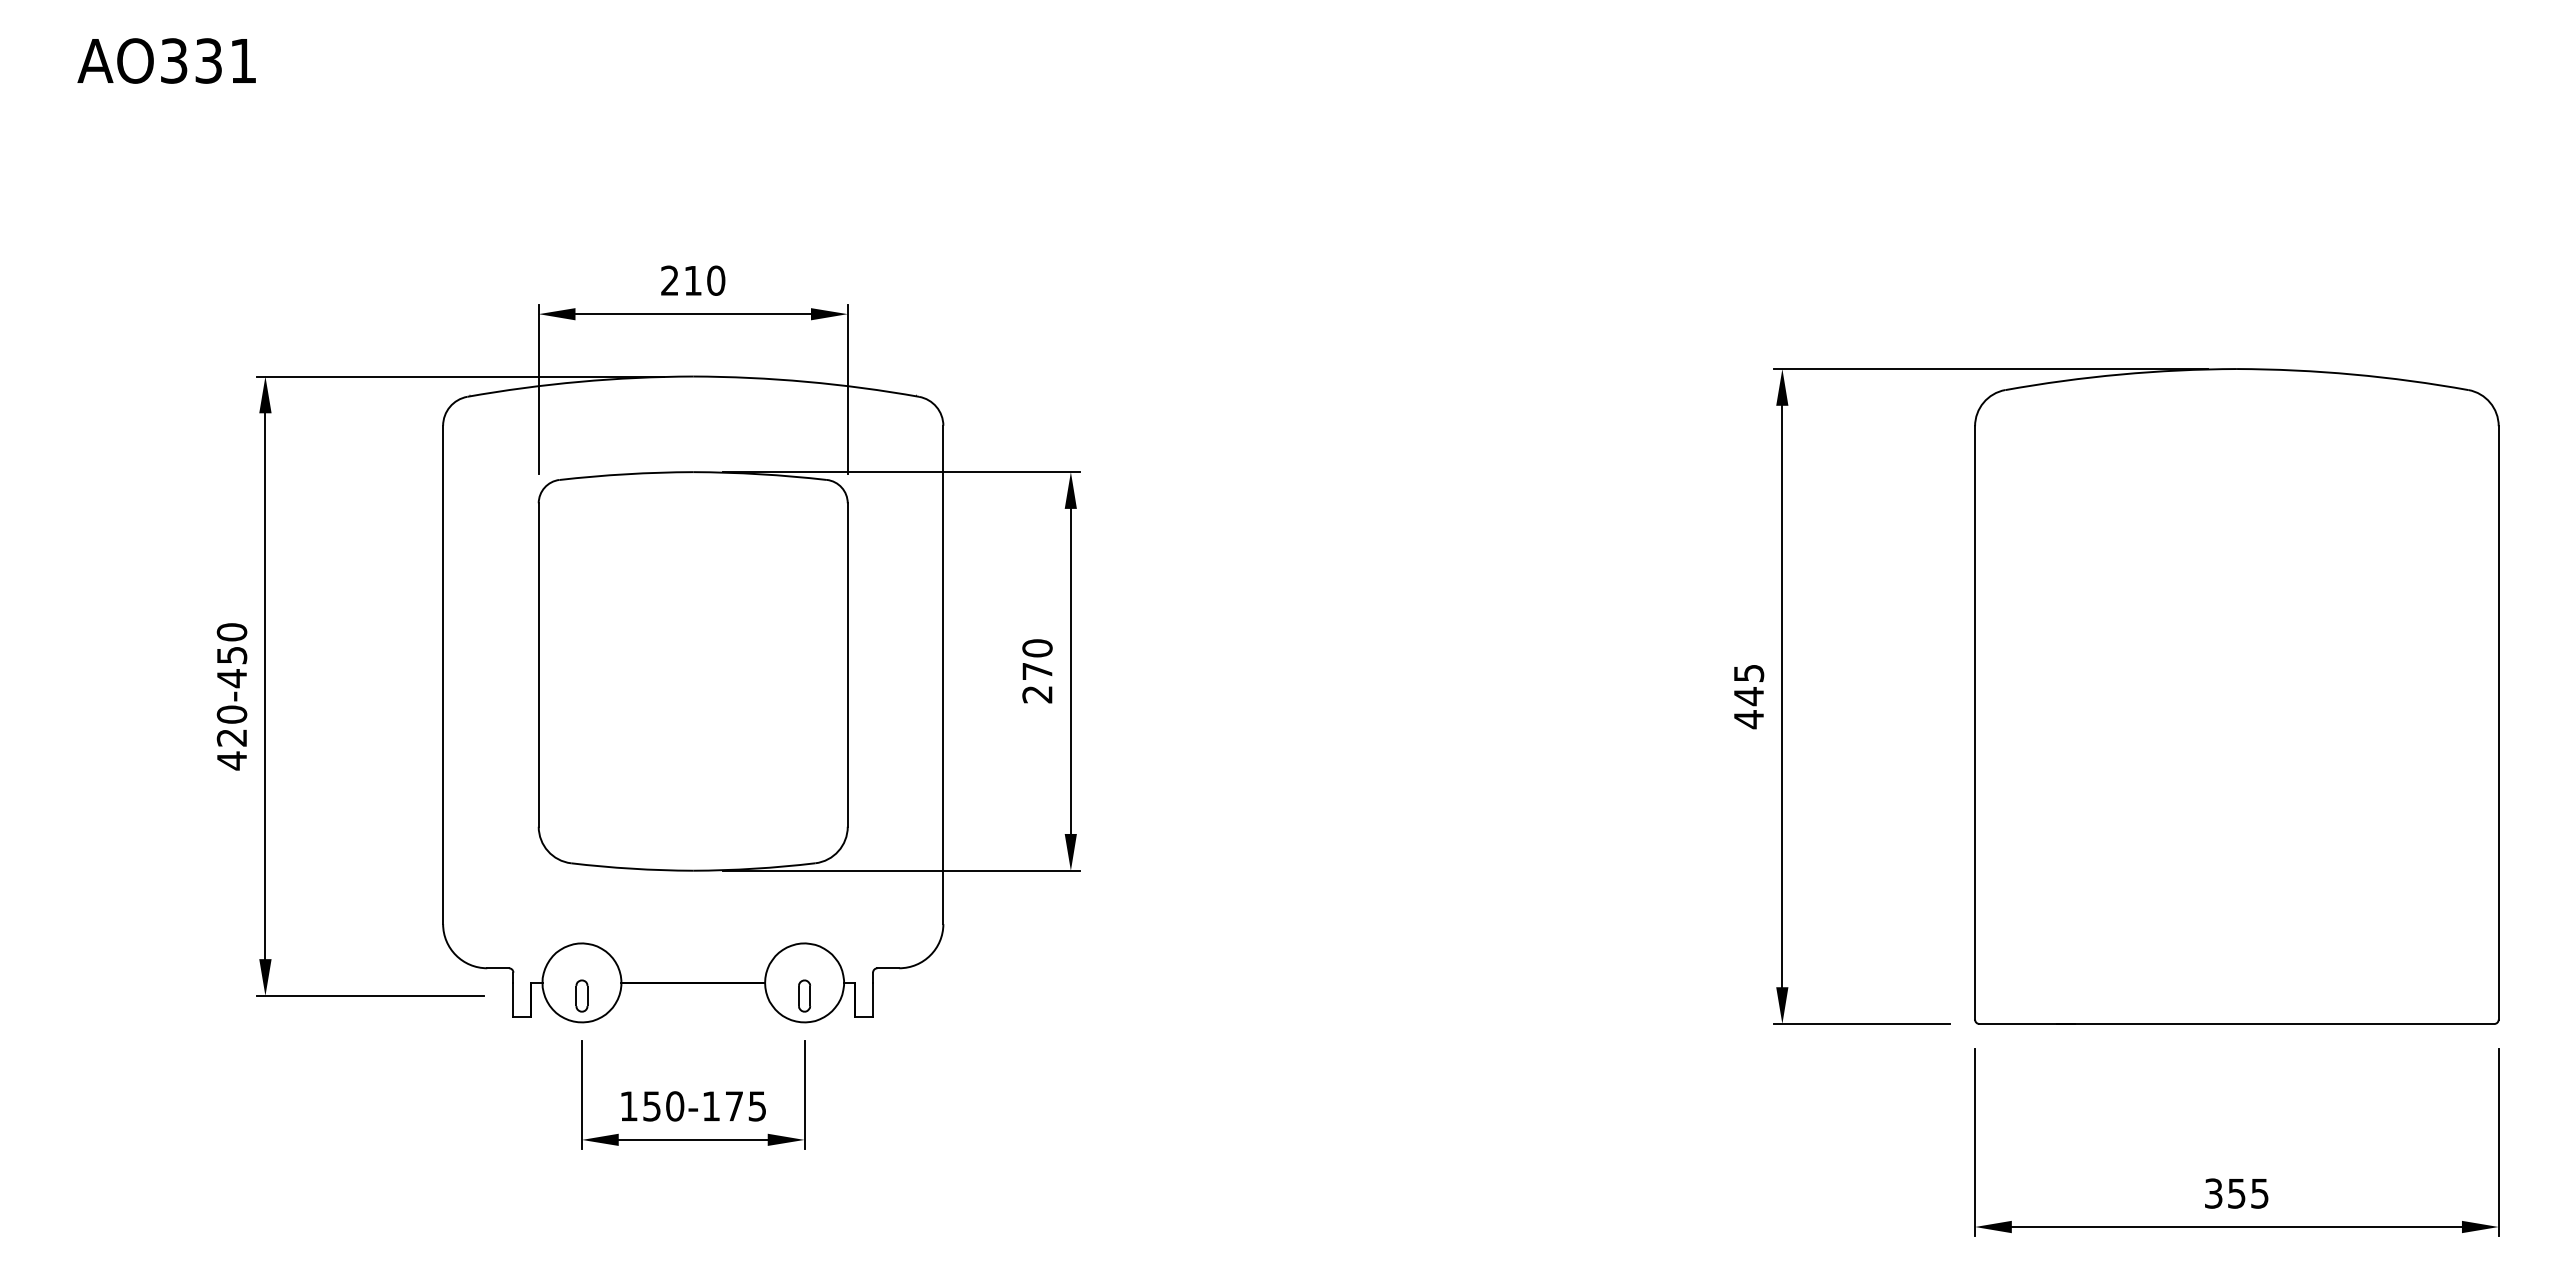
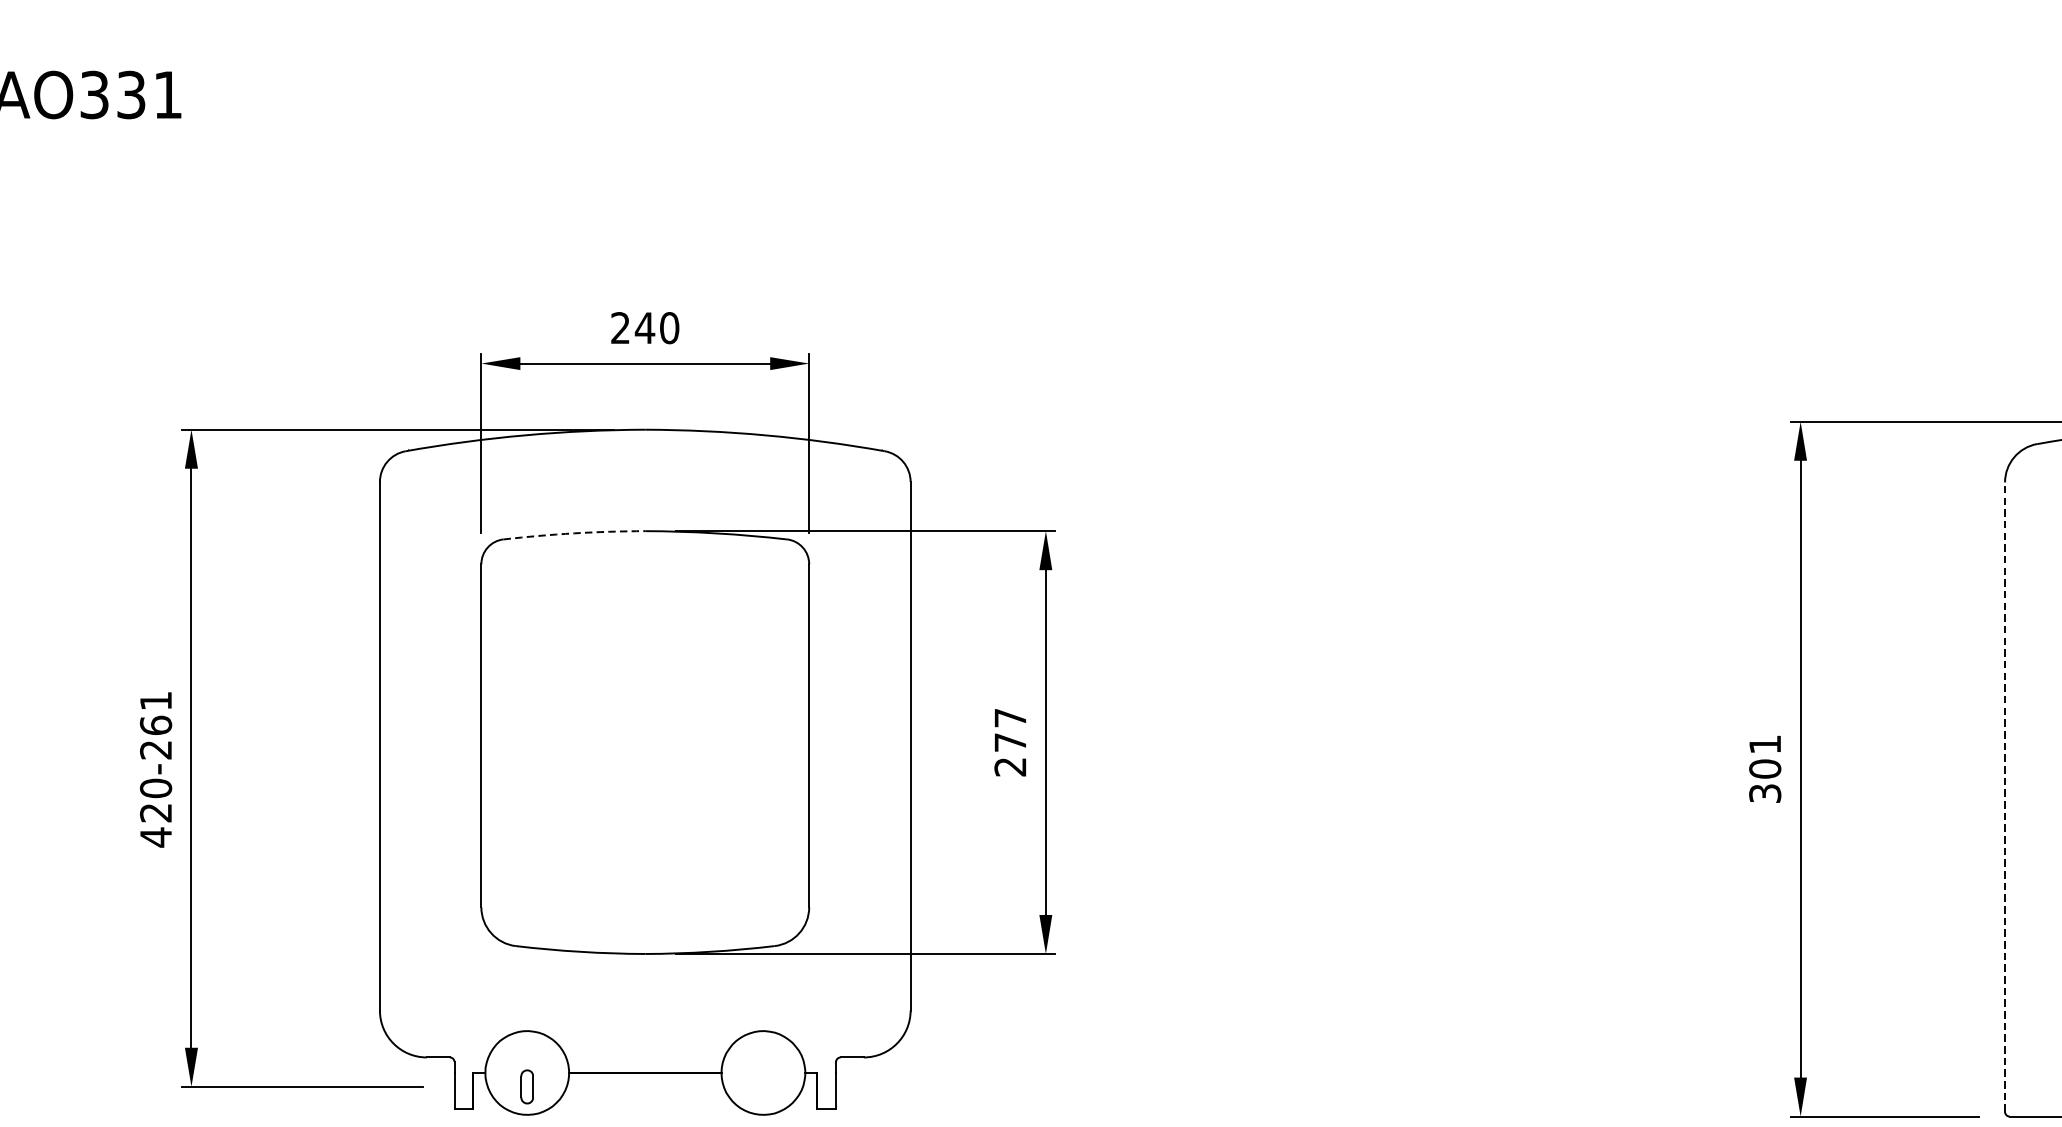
text: (692, 280) -> (644, 327), 210 -> 240
arc: (626, 474) -> (574, 533), solid -> dashed
text: (1037, 648) -> (1010, 718), 270 -> 277
text: (231, 655) -> (155, 725), 420-450 -> 420-261
text: (1748, 697) -> (1764, 770), 445 -> 301
line: (1975, 722) -> (2005, 796), solid -> dashed
part: (804, 995) -> (763, 1086), removed

